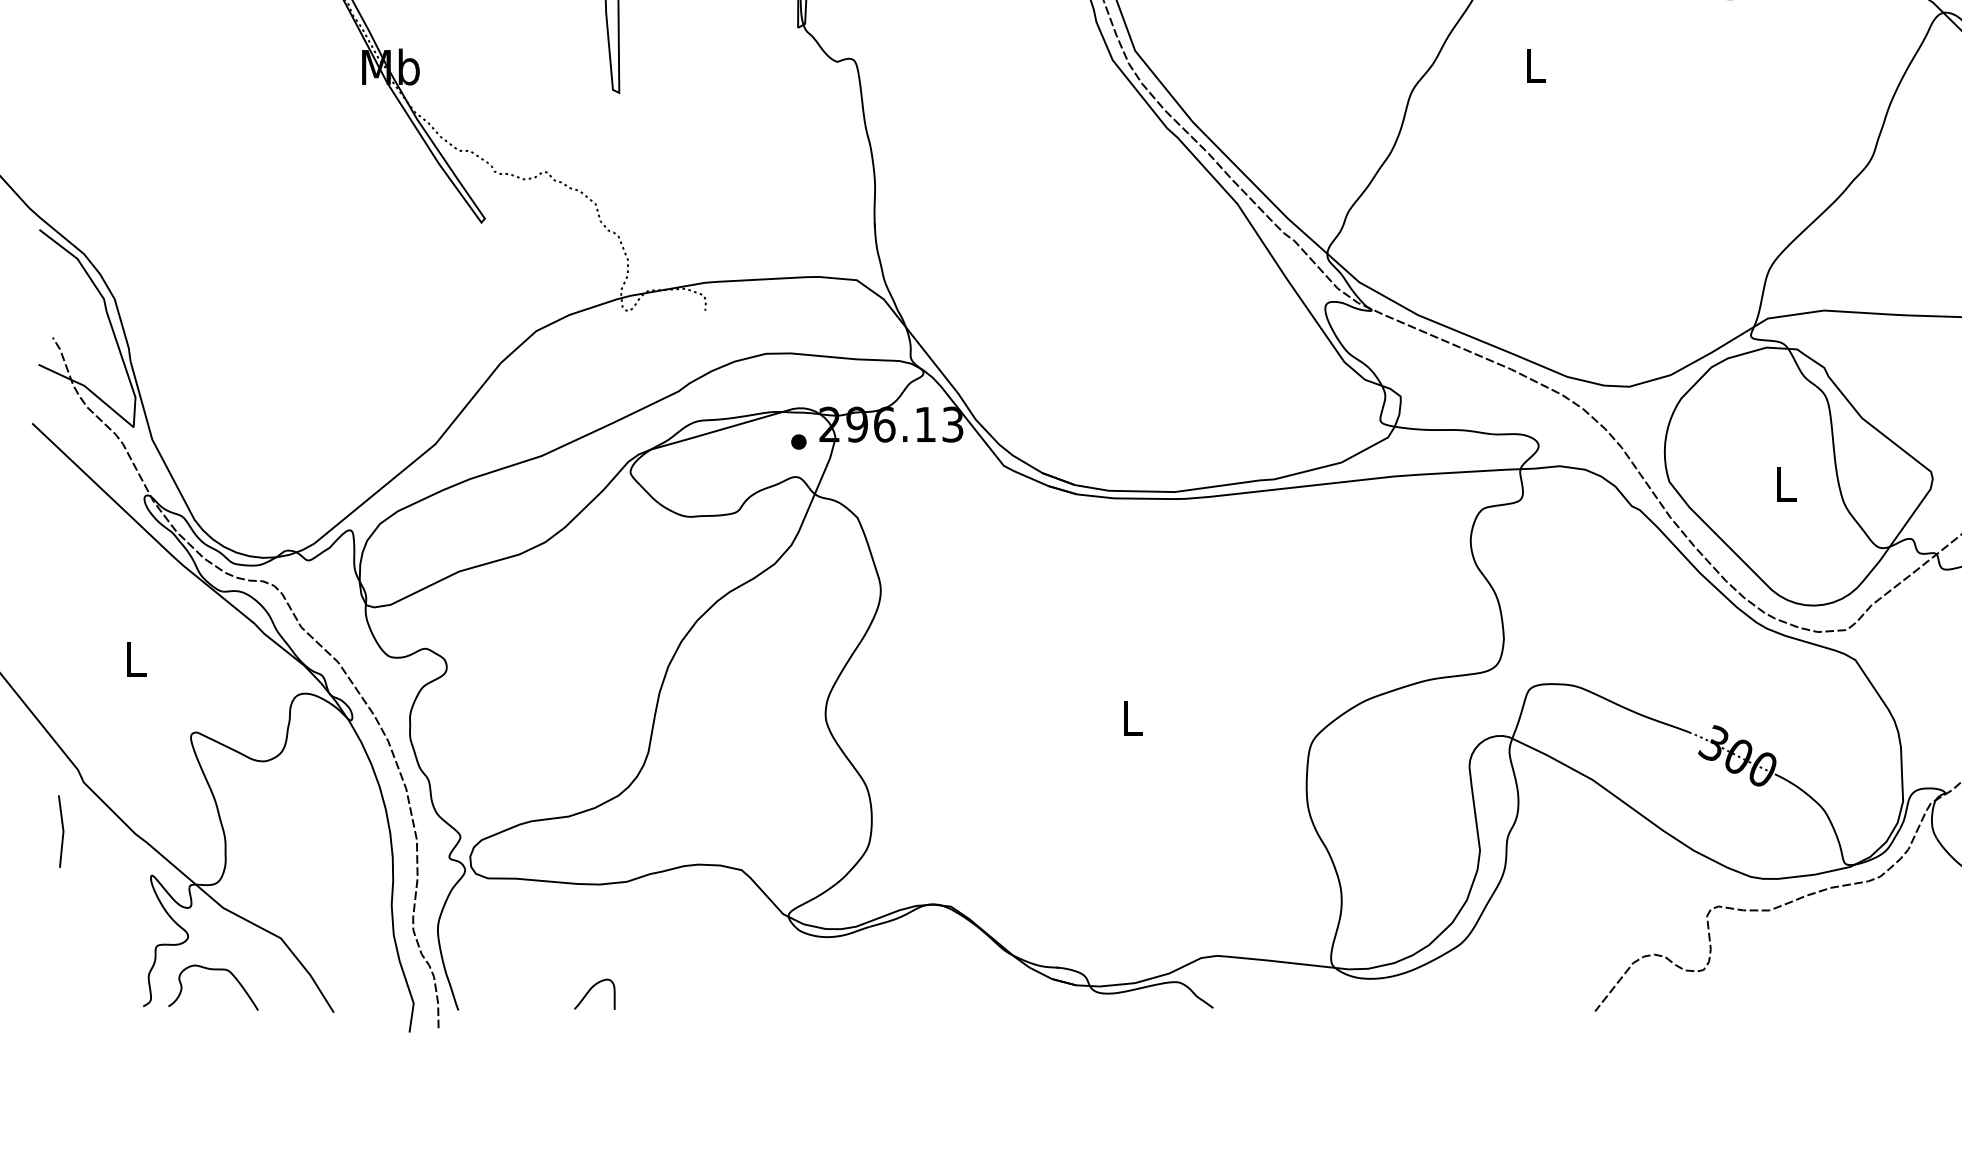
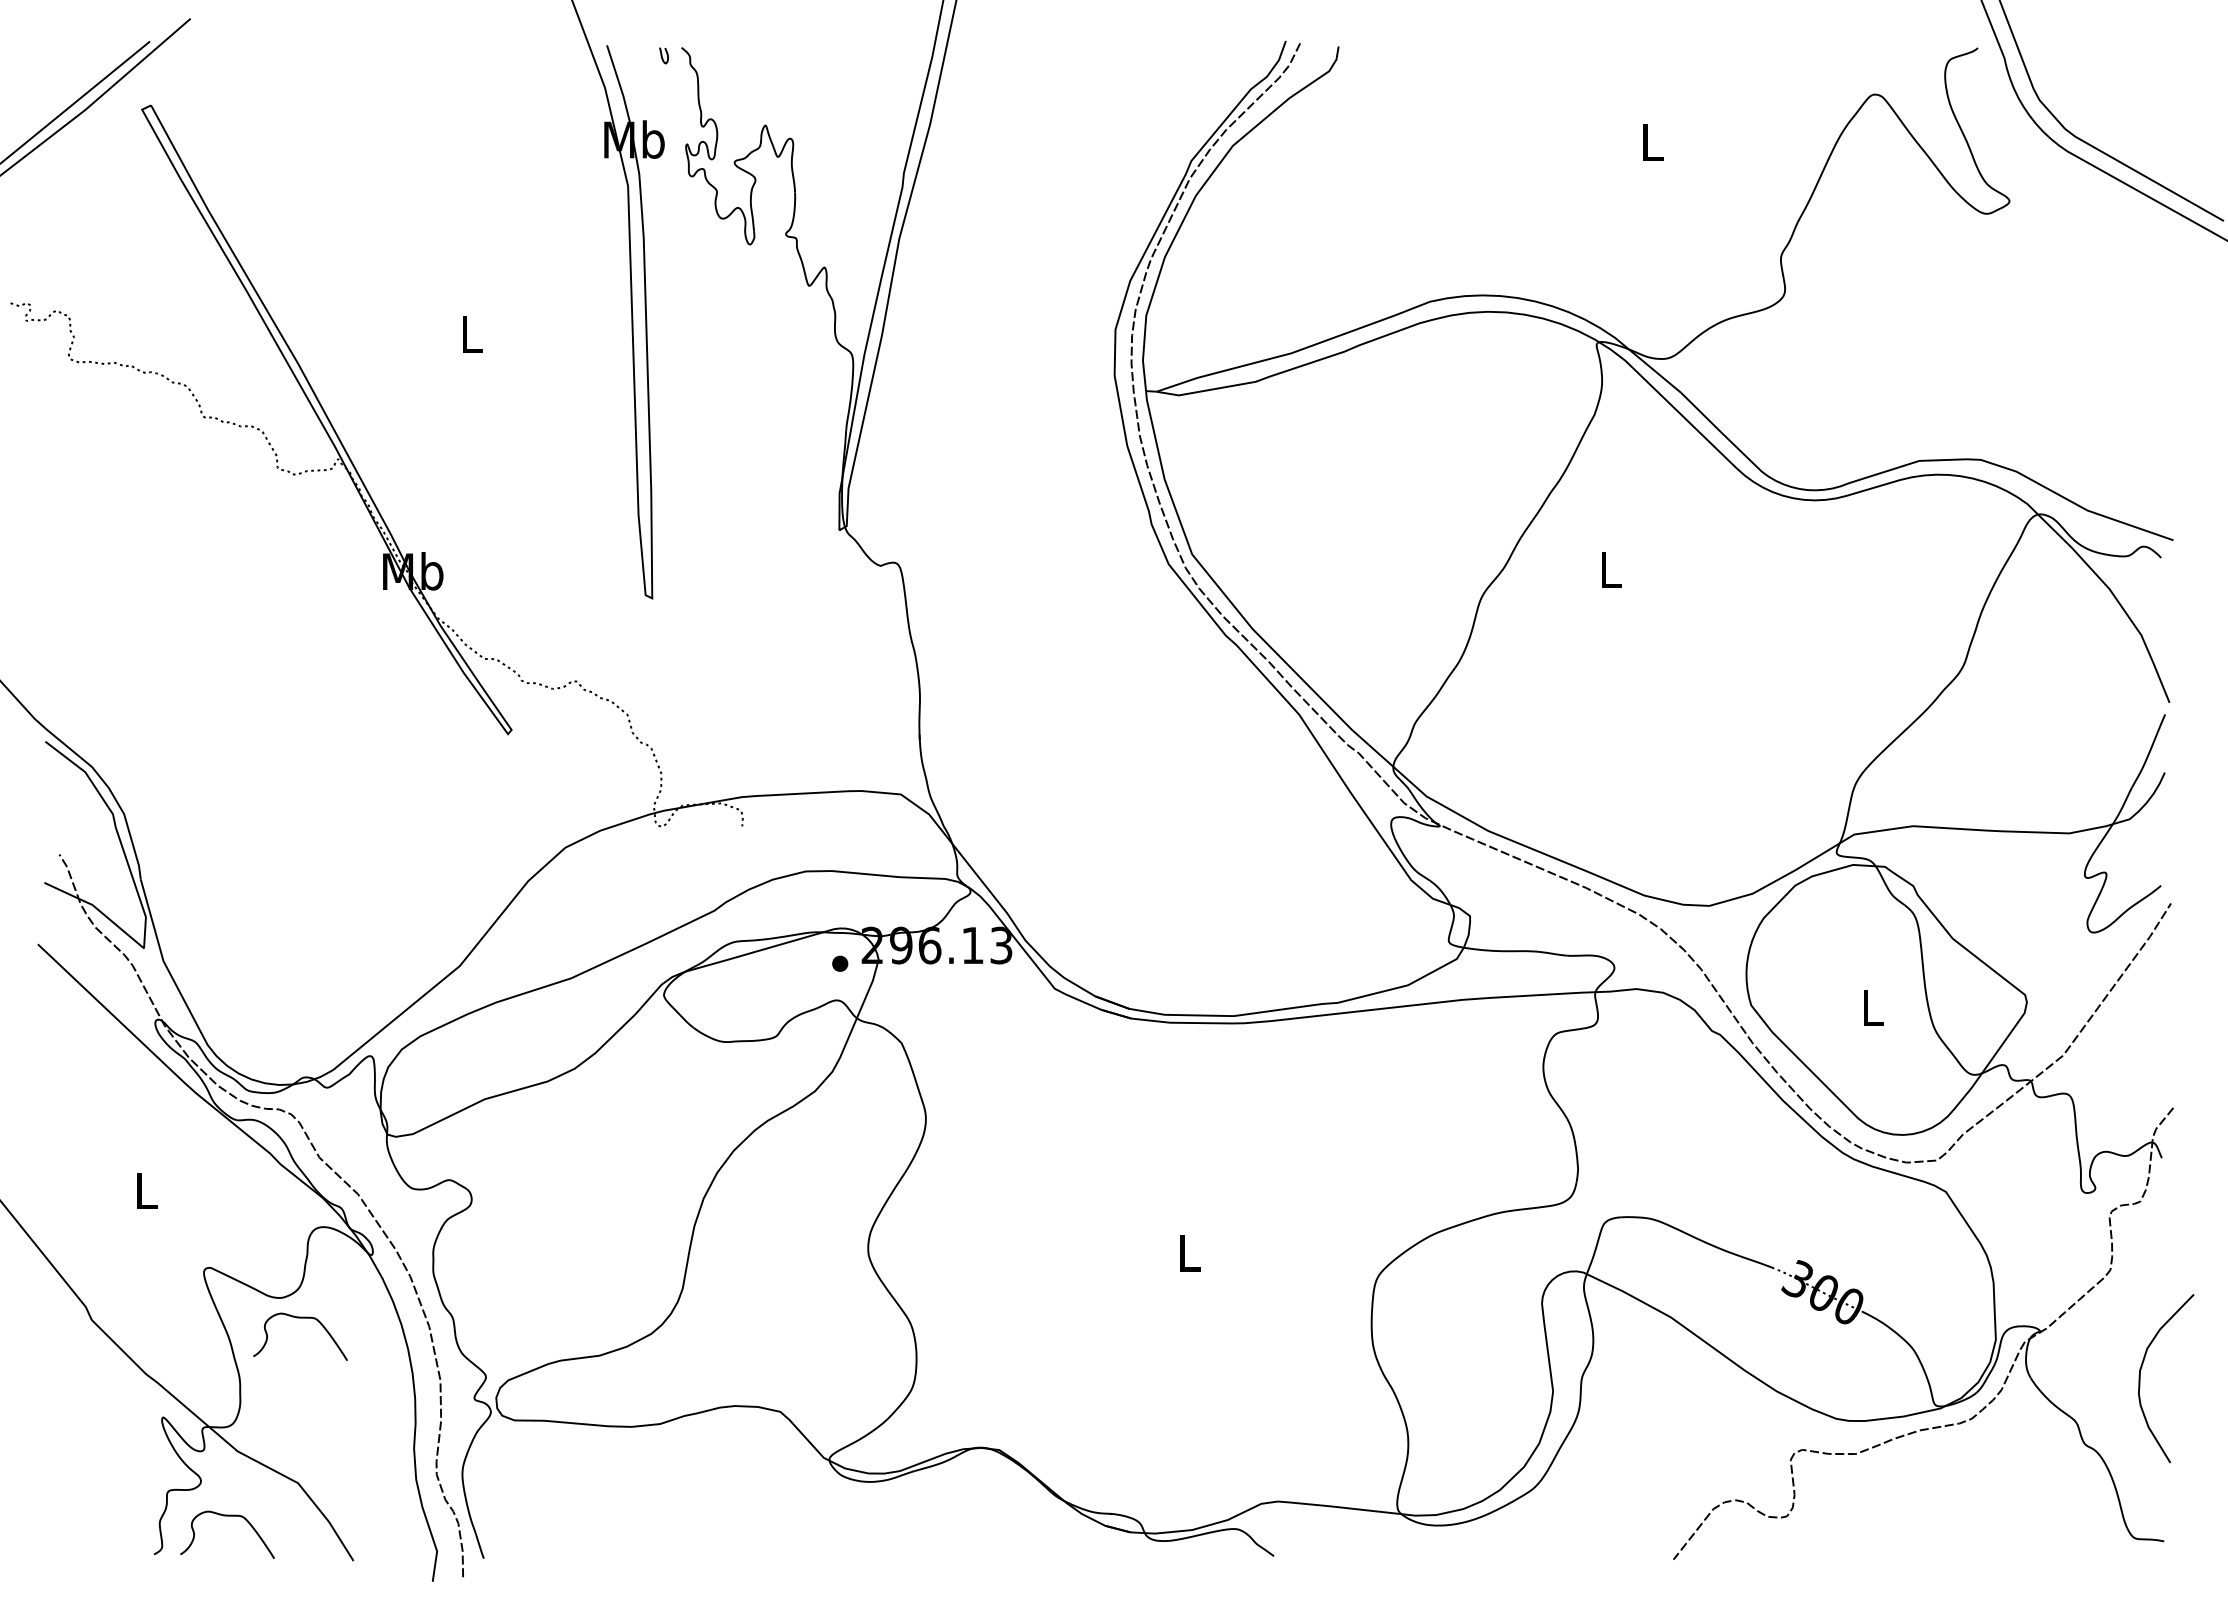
curve: (283, 780) -> (300, 1318), added
line: (62, 831) -> (69, 1371), removed
curve: (590, 990) -> (622, 1537), removed

